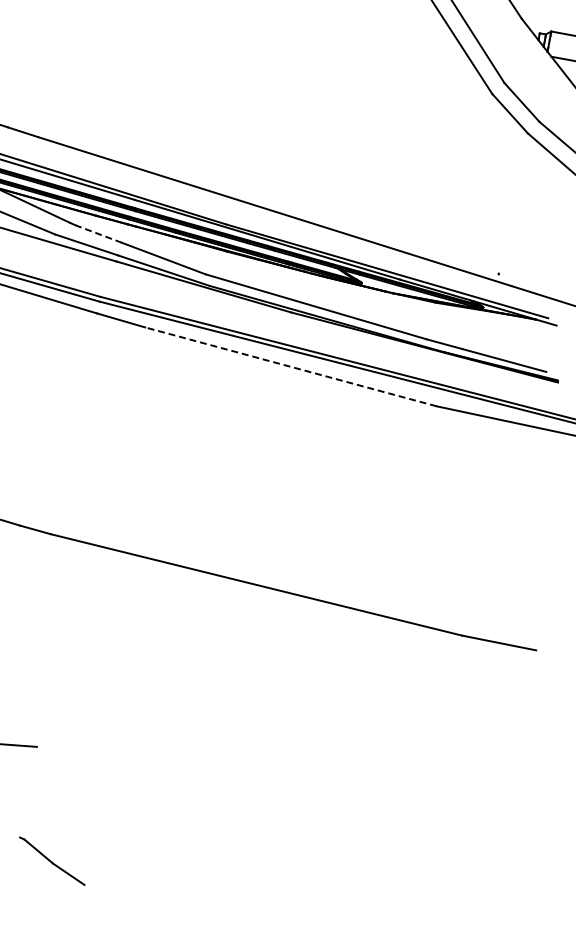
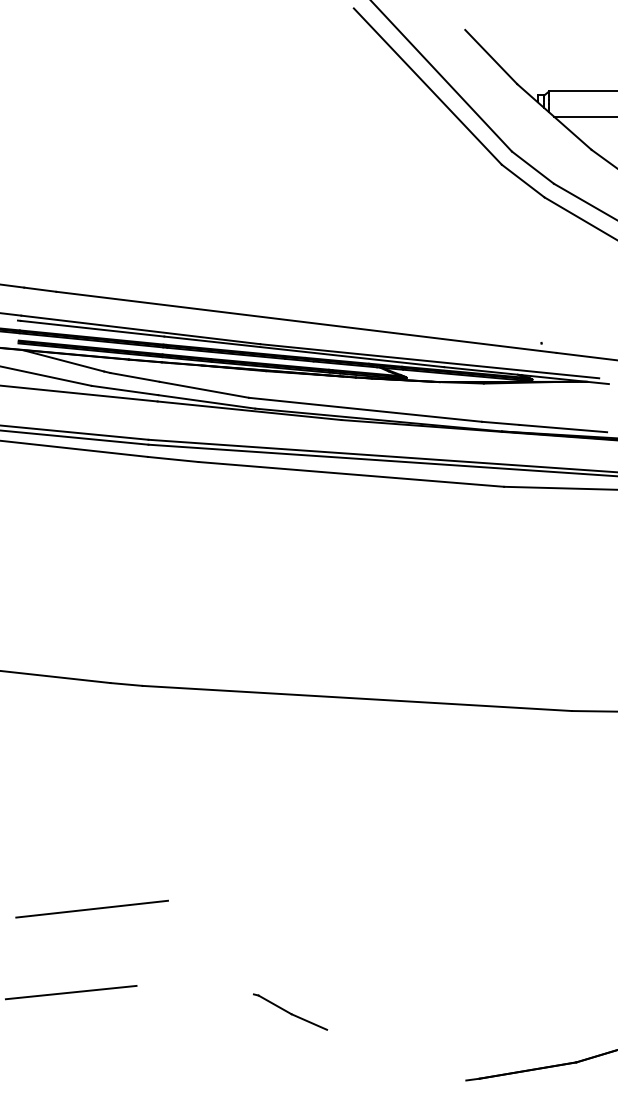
line: (98, 234) -> (134, 377), dashed -> solid
line: (290, 366) -> (350, 474), dashed -> solid
part: (52, 860) -> (290, 1011), moved

